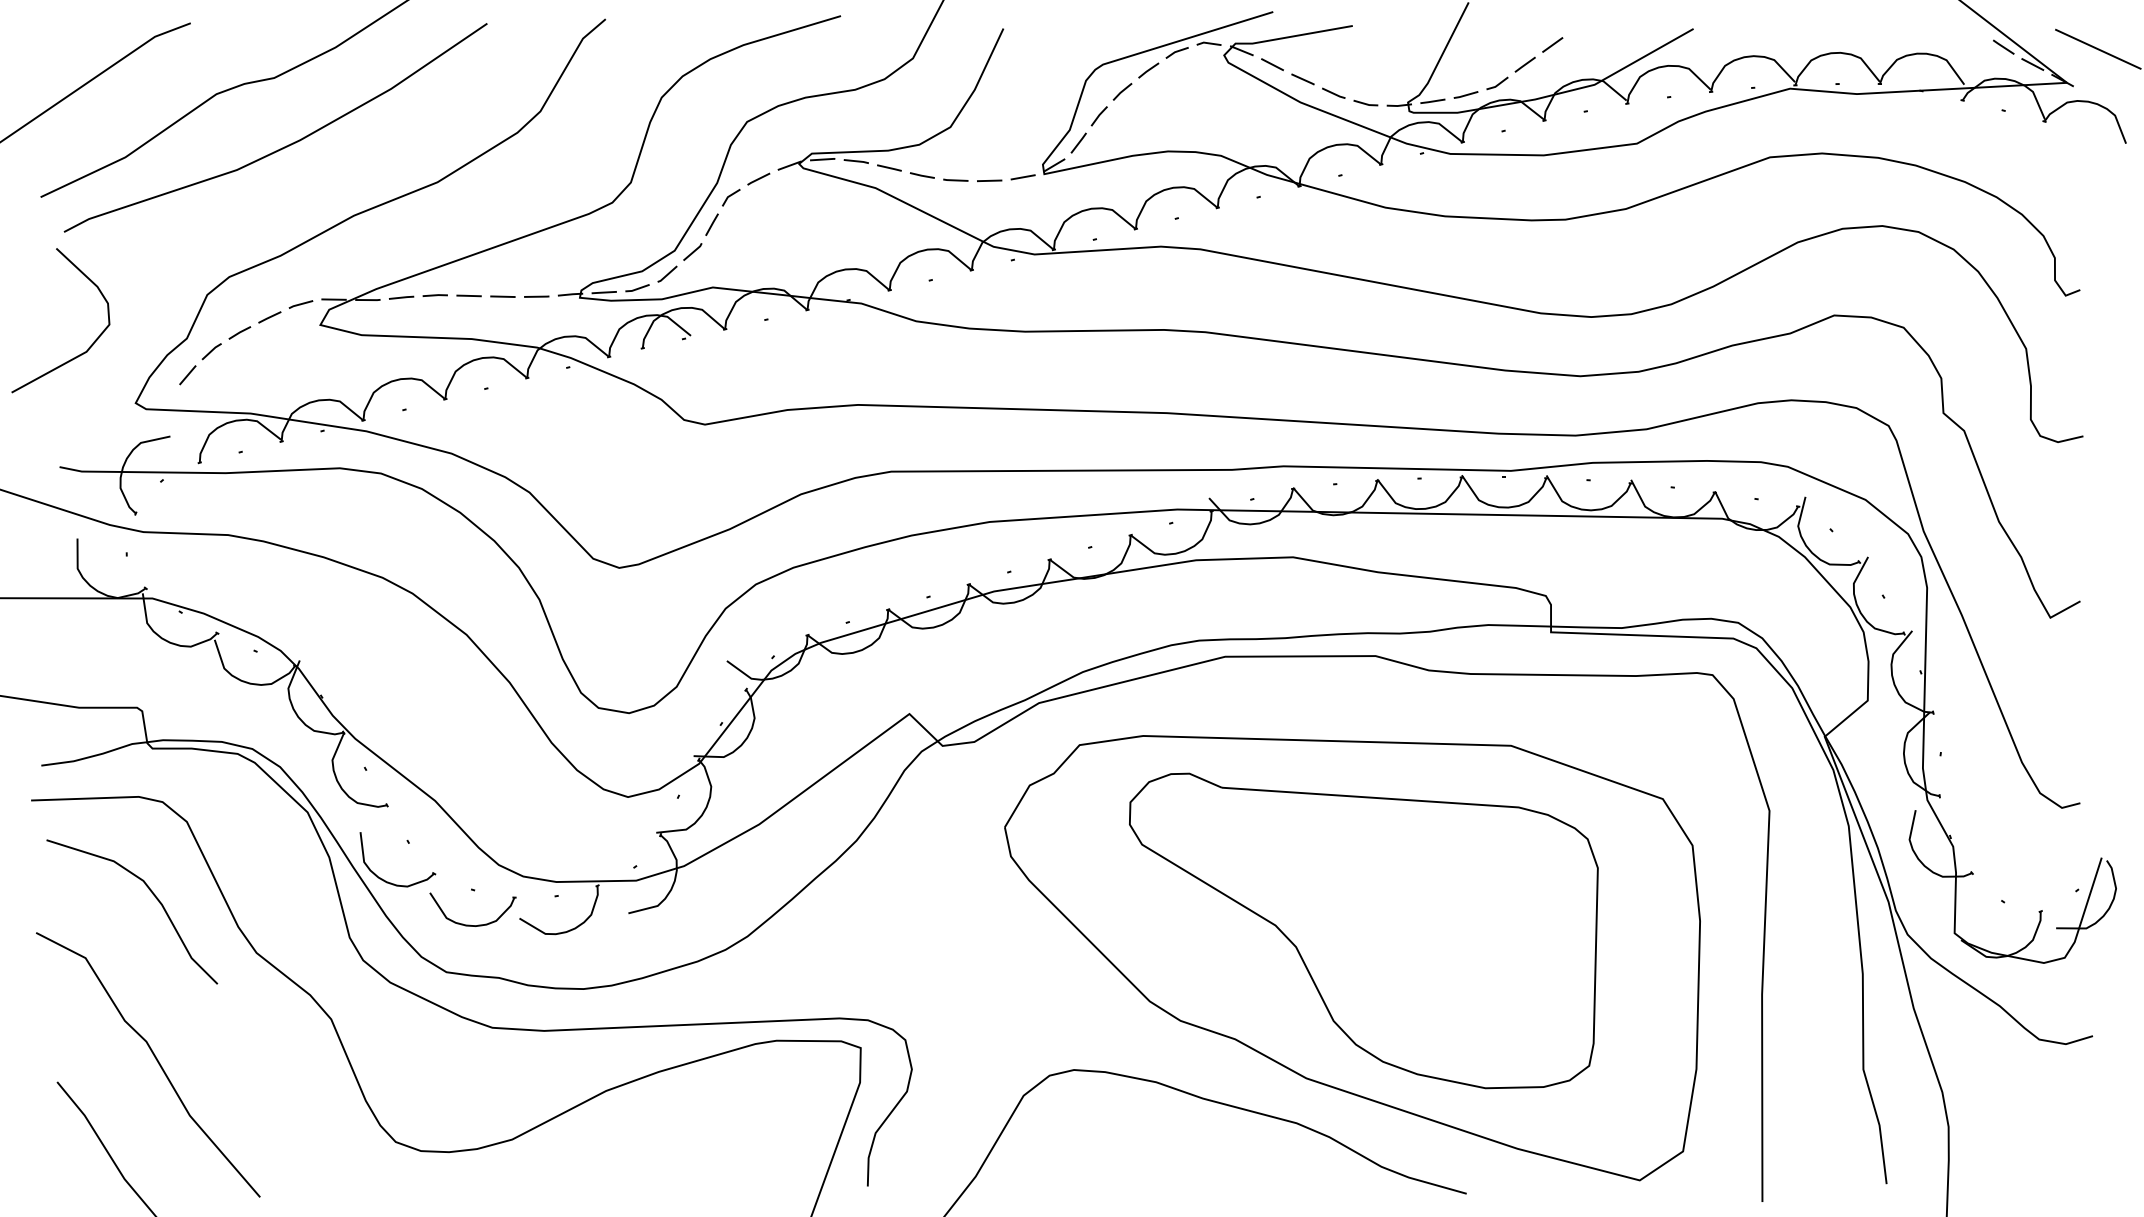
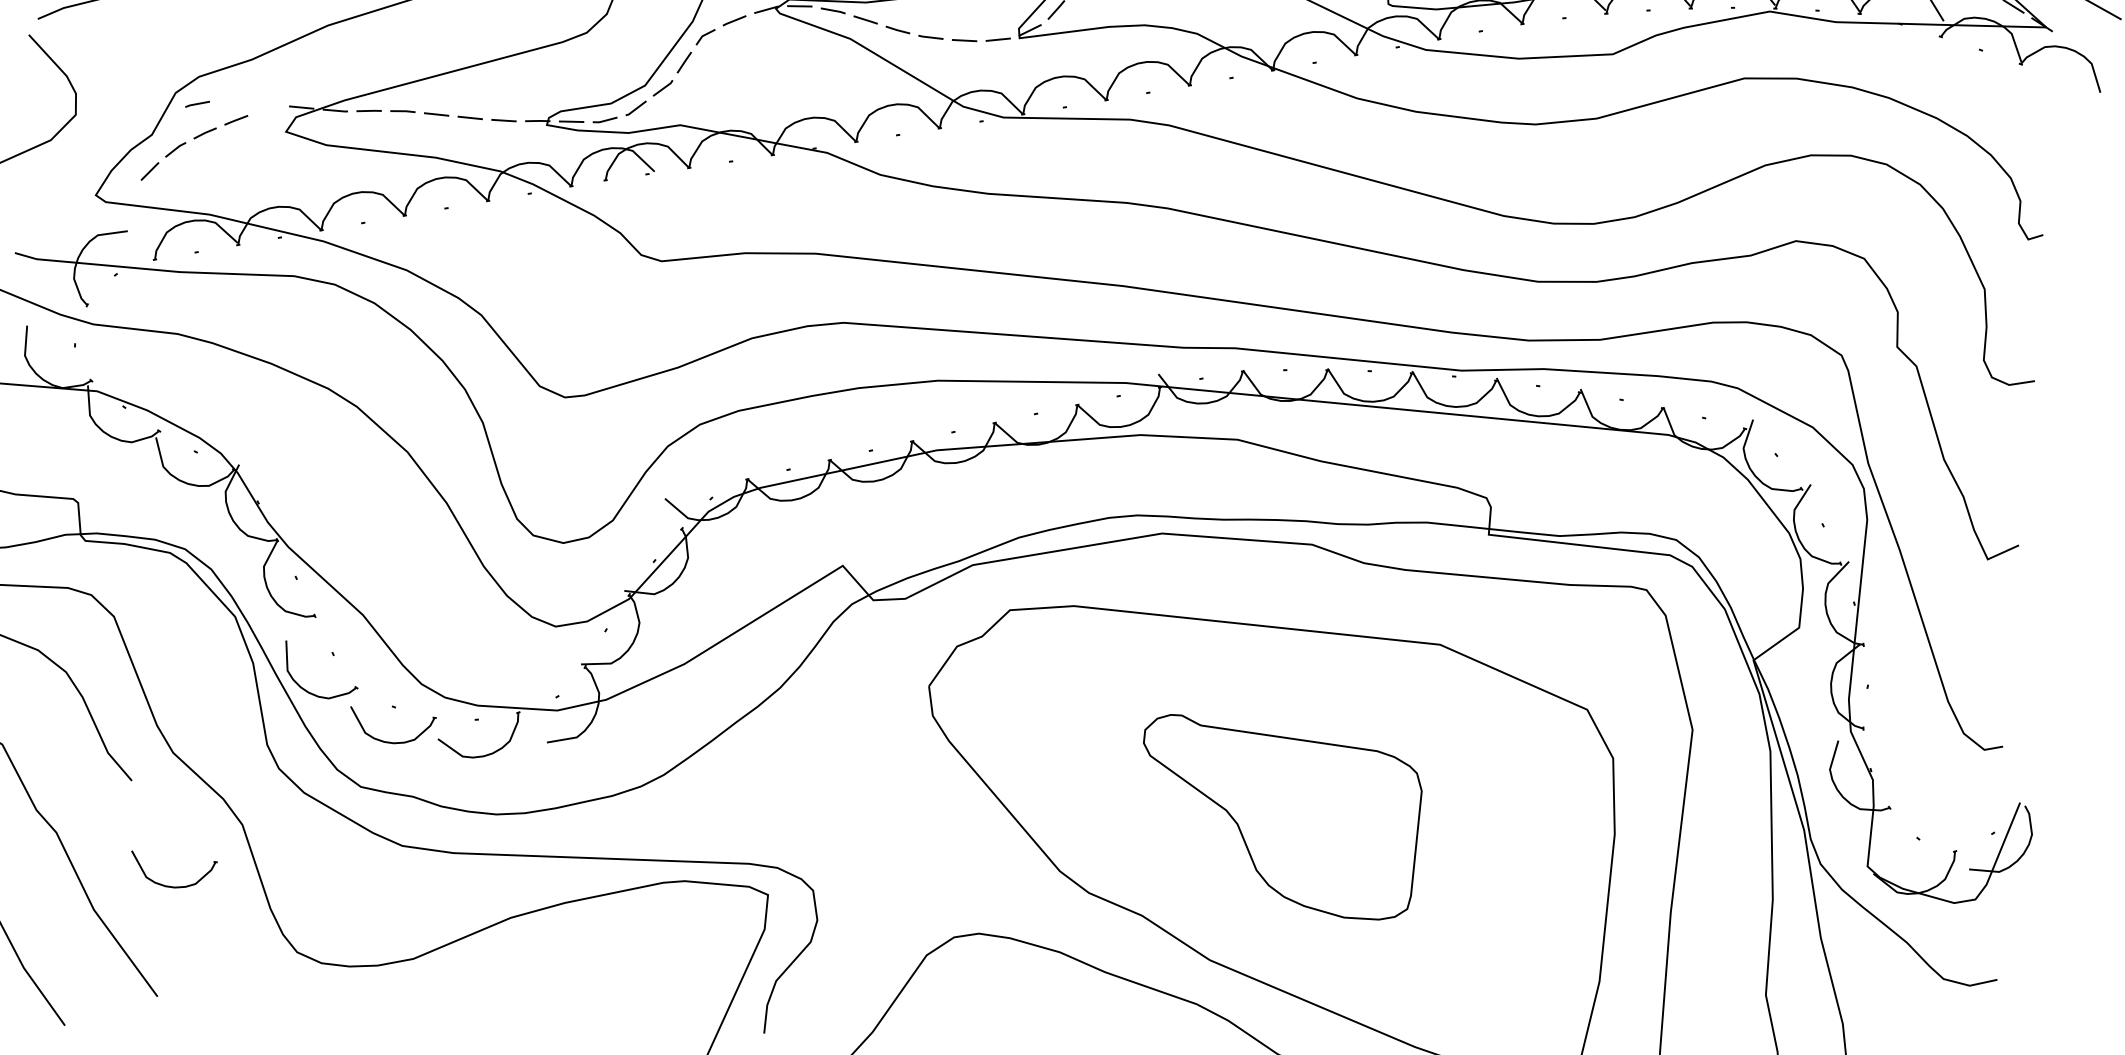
line: (300, 304) -> (197, 104), moved
part: (1363, 930) -> (1278, 817), size x0.6
part: (263, 1085) -> (169, 885), added

